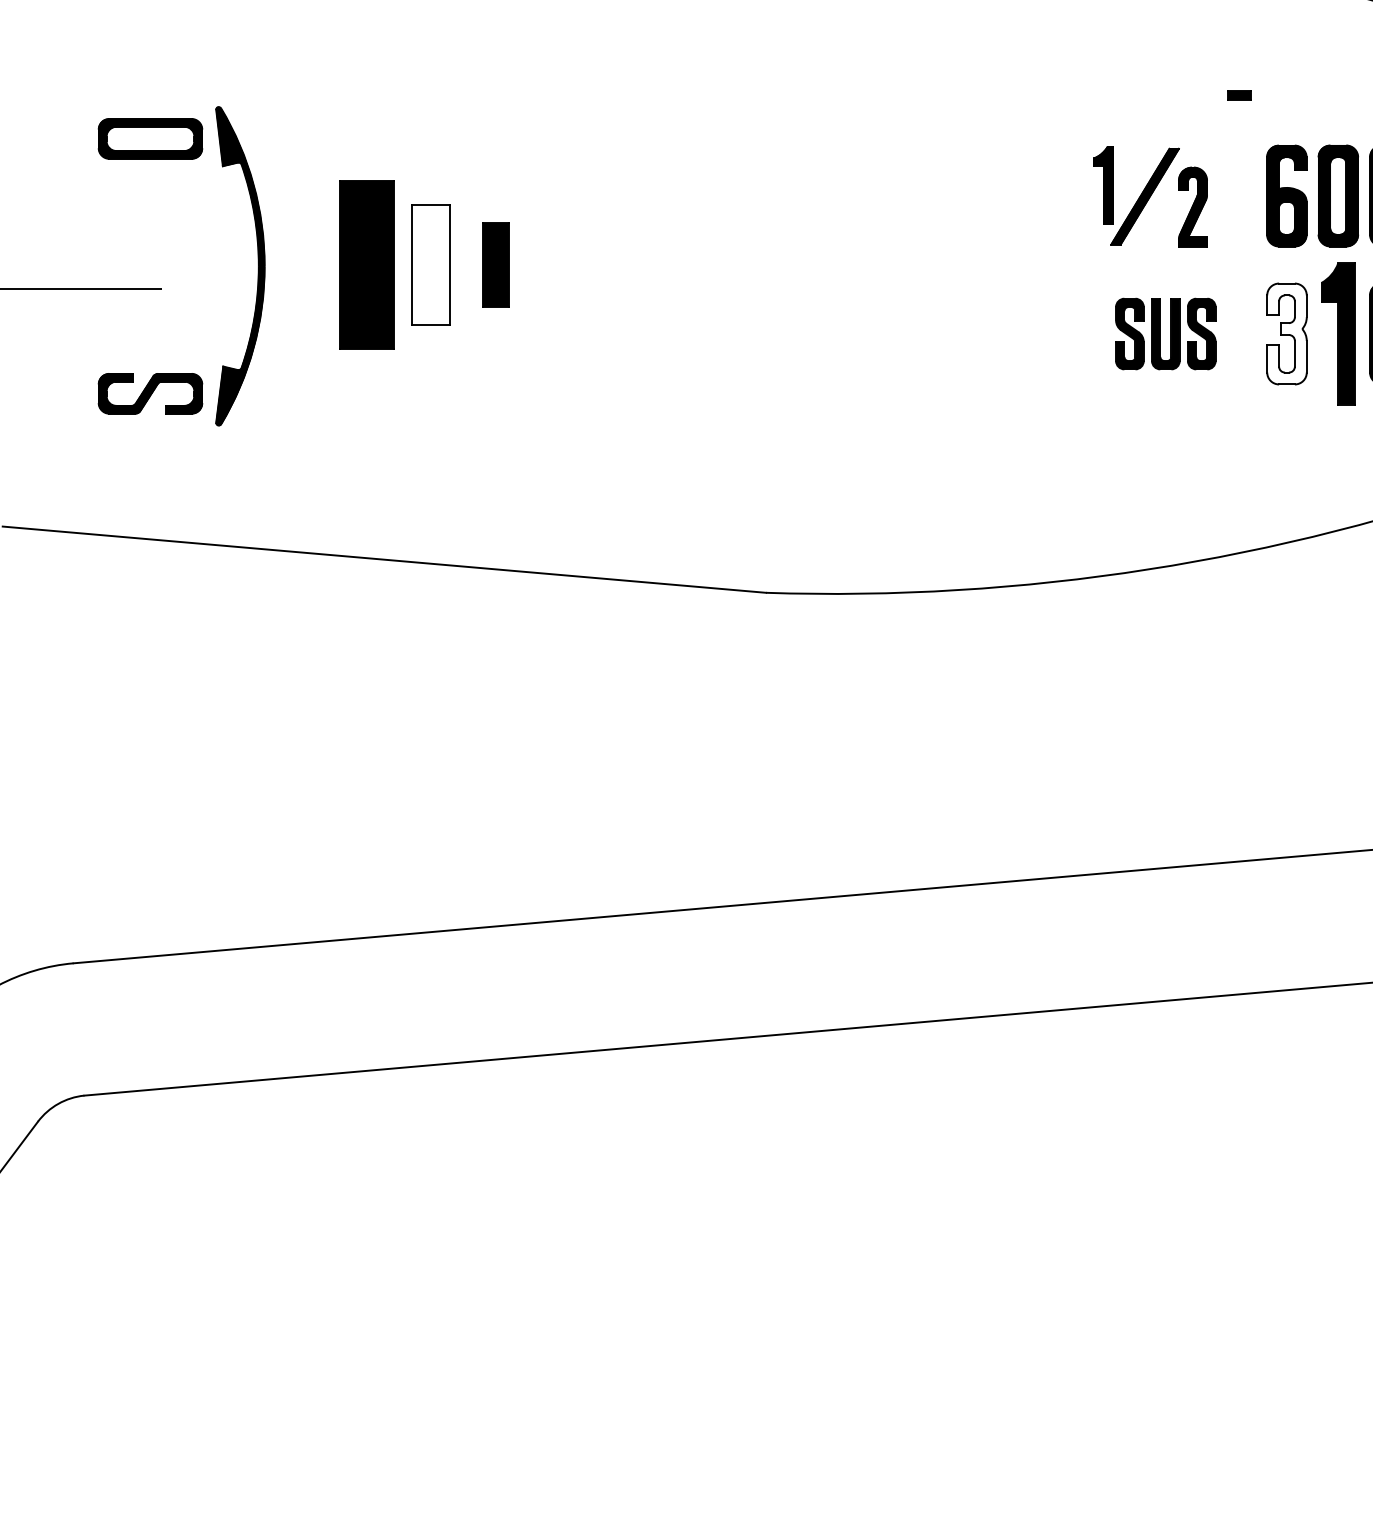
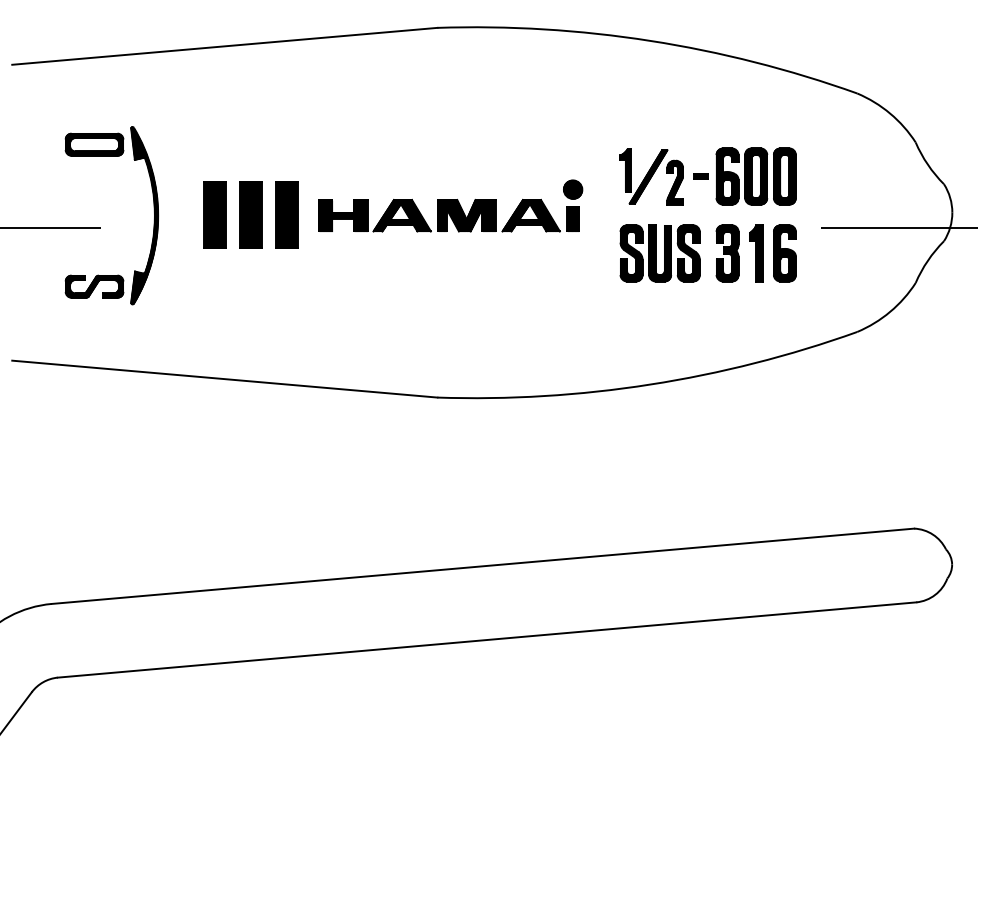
part: (1238, 95) -> (700, 176), moved
part: (789, 247) -> (450, 205), added
part: (365, 264) -> (214, 214), size x0.71
hatch: (430, 264) -> (250, 214), added
part: (495, 264) -> (286, 214), size x1.43
part: (1164, 334) -> (659, 253), size x1.43
hatch: (1286, 334) -> (727, 253), added
part: (1338, 334) -> (756, 253), size x0.71

